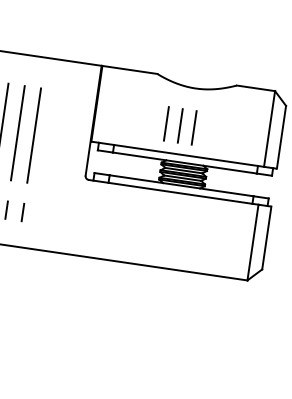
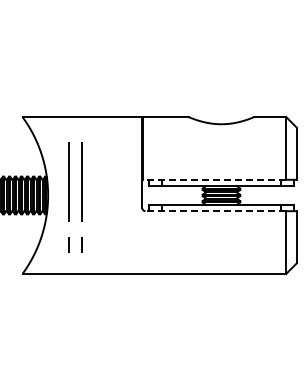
line: (166, 123) -> (201, 156), removed
line: (180, 125) -> (213, 156), removed
line: (193, 127) -> (224, 156), removed
line: (177, 153) -> (214, 179), solid -> dashed
line: (31, 154) -> (95, 197), removed
line: (173, 192) -> (215, 211), solid -> dashed

